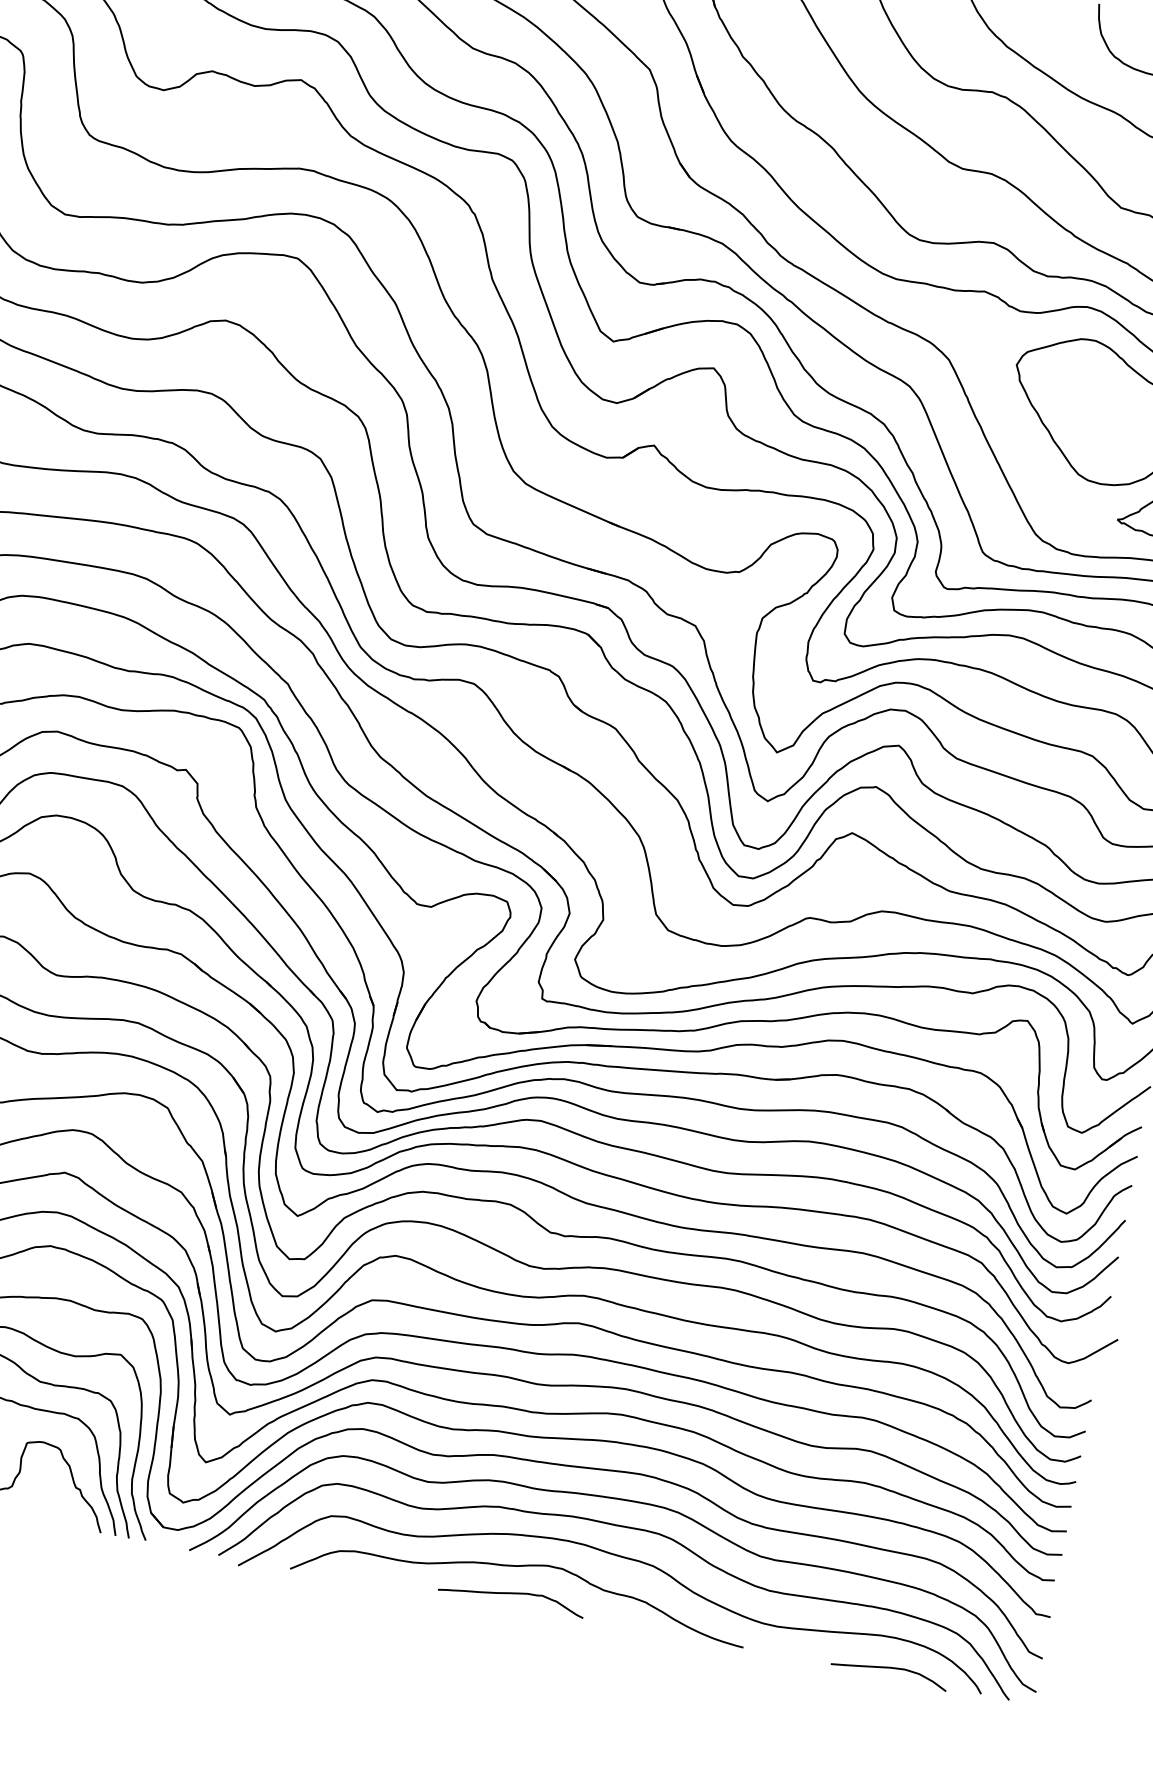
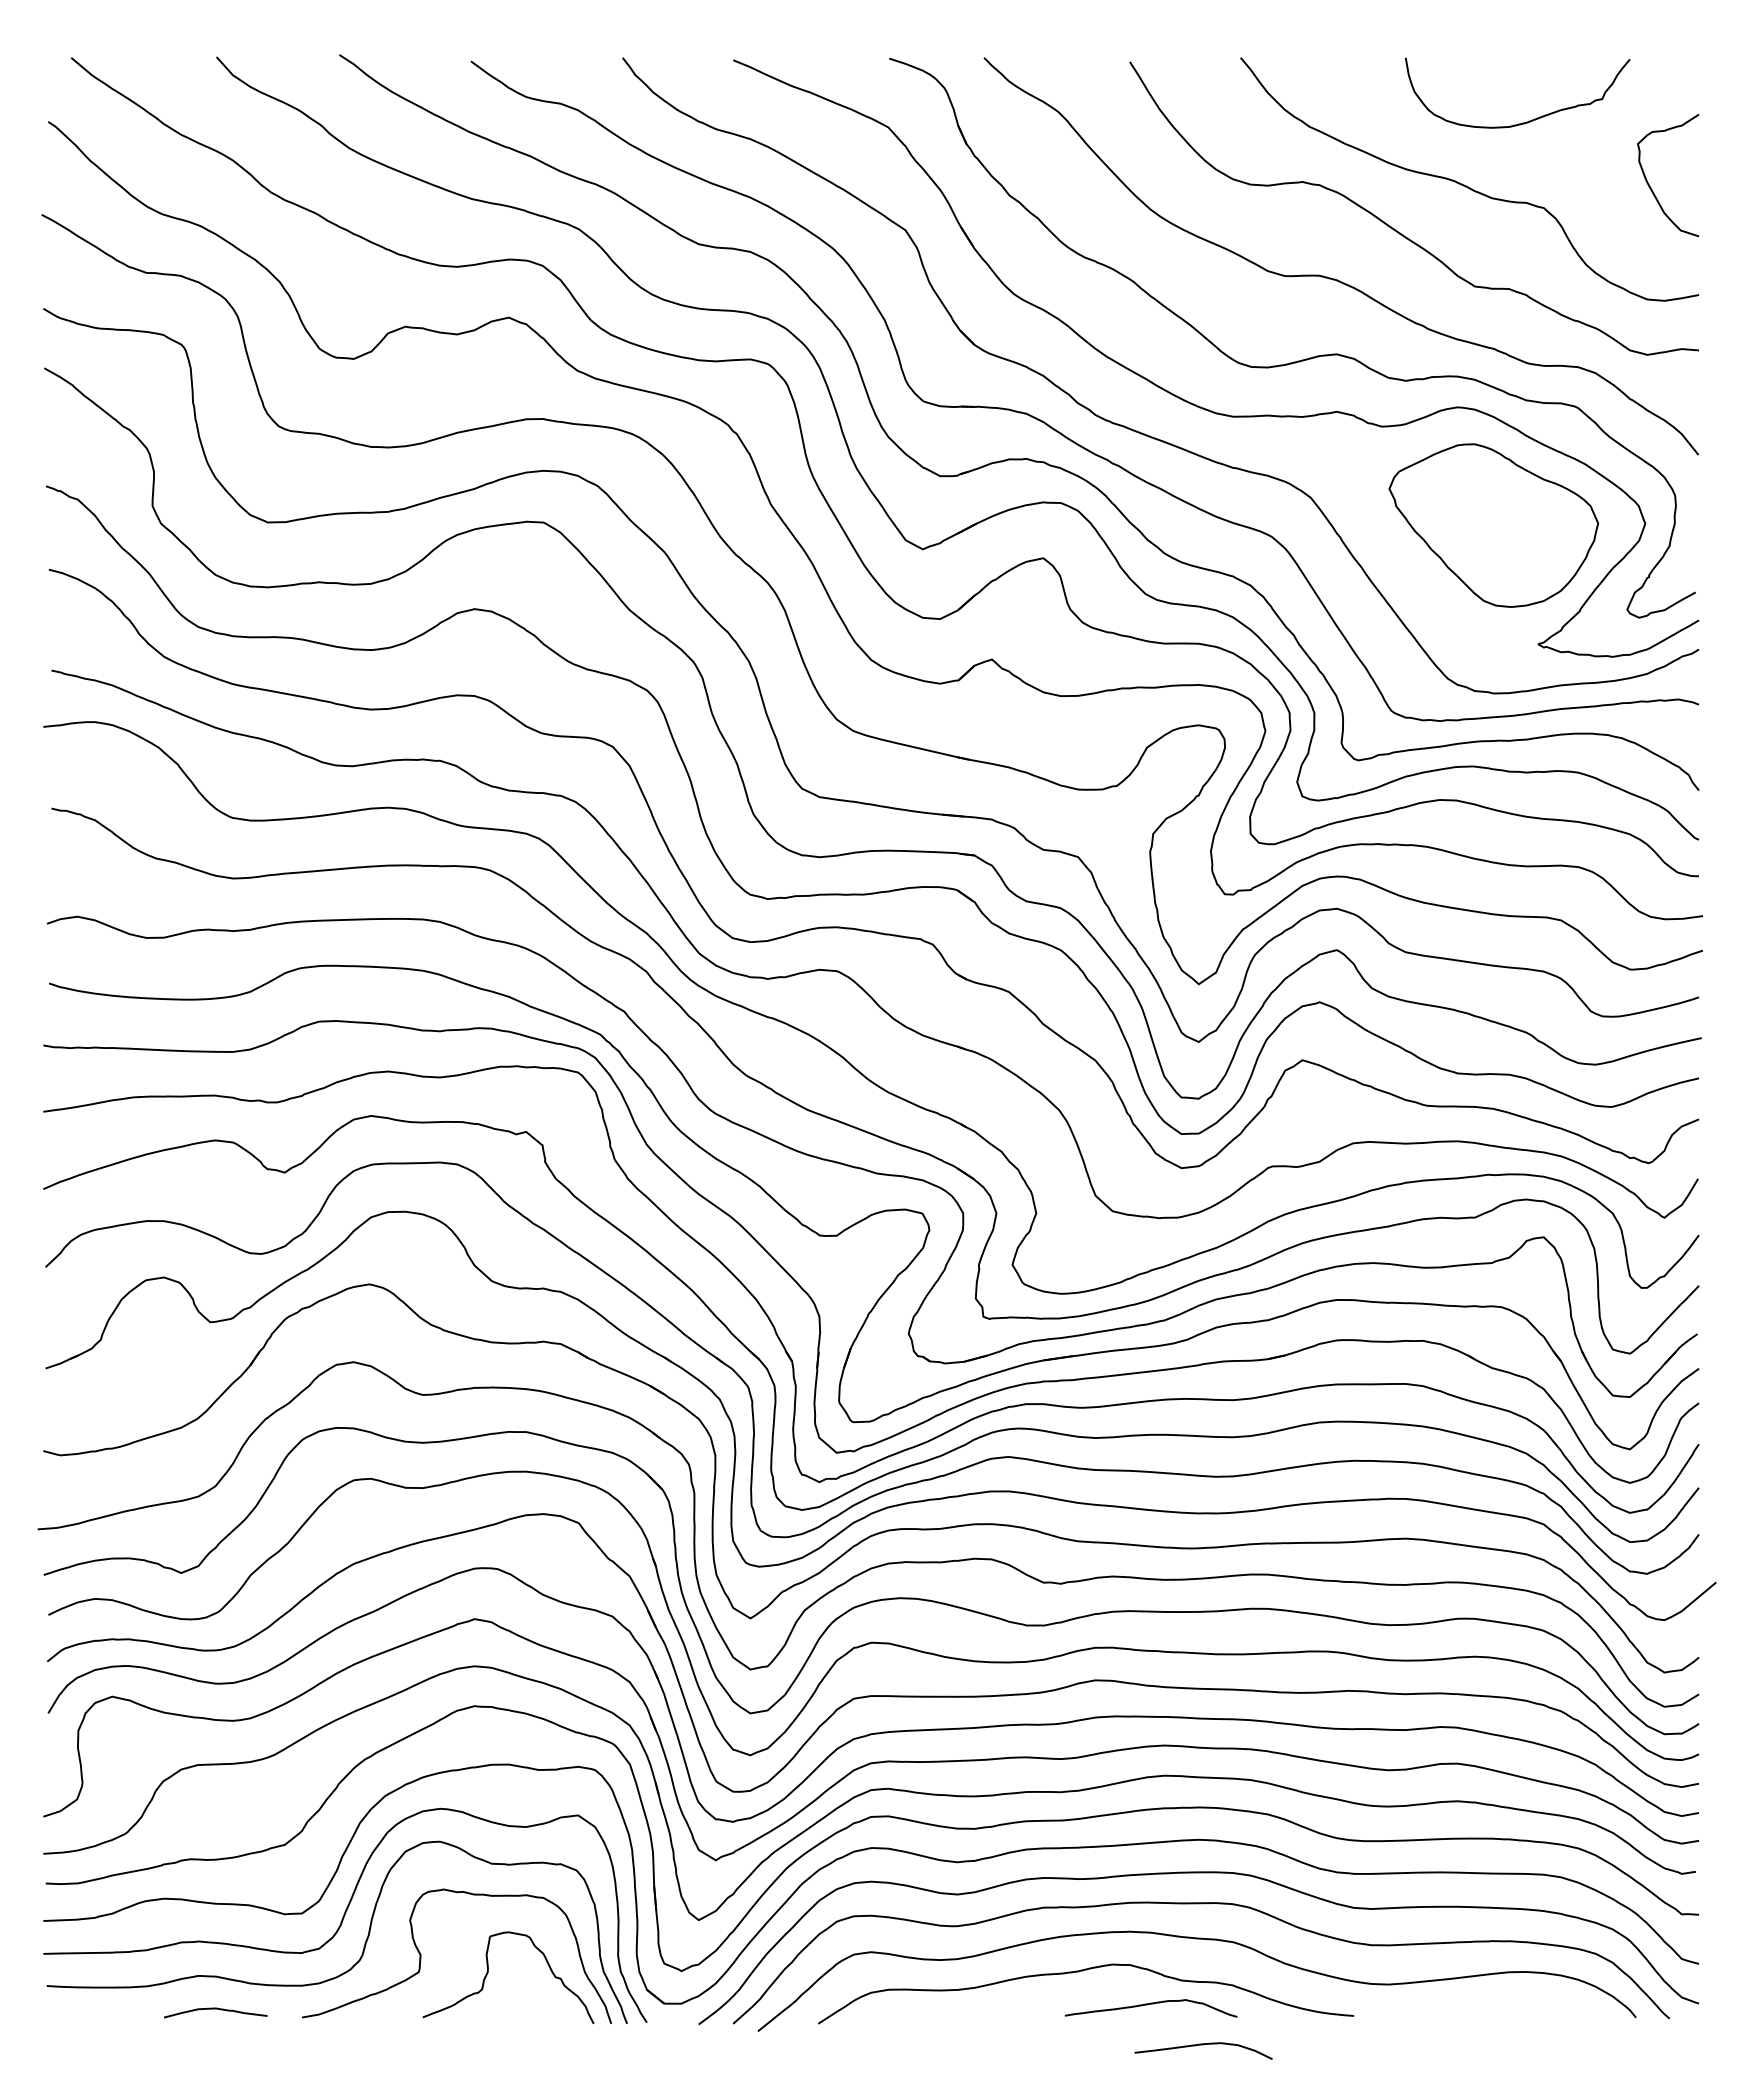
curve: (511, 1593) -> (1150, 2004), moved
curve: (890, 1668) -> (1203, 2045), moved

